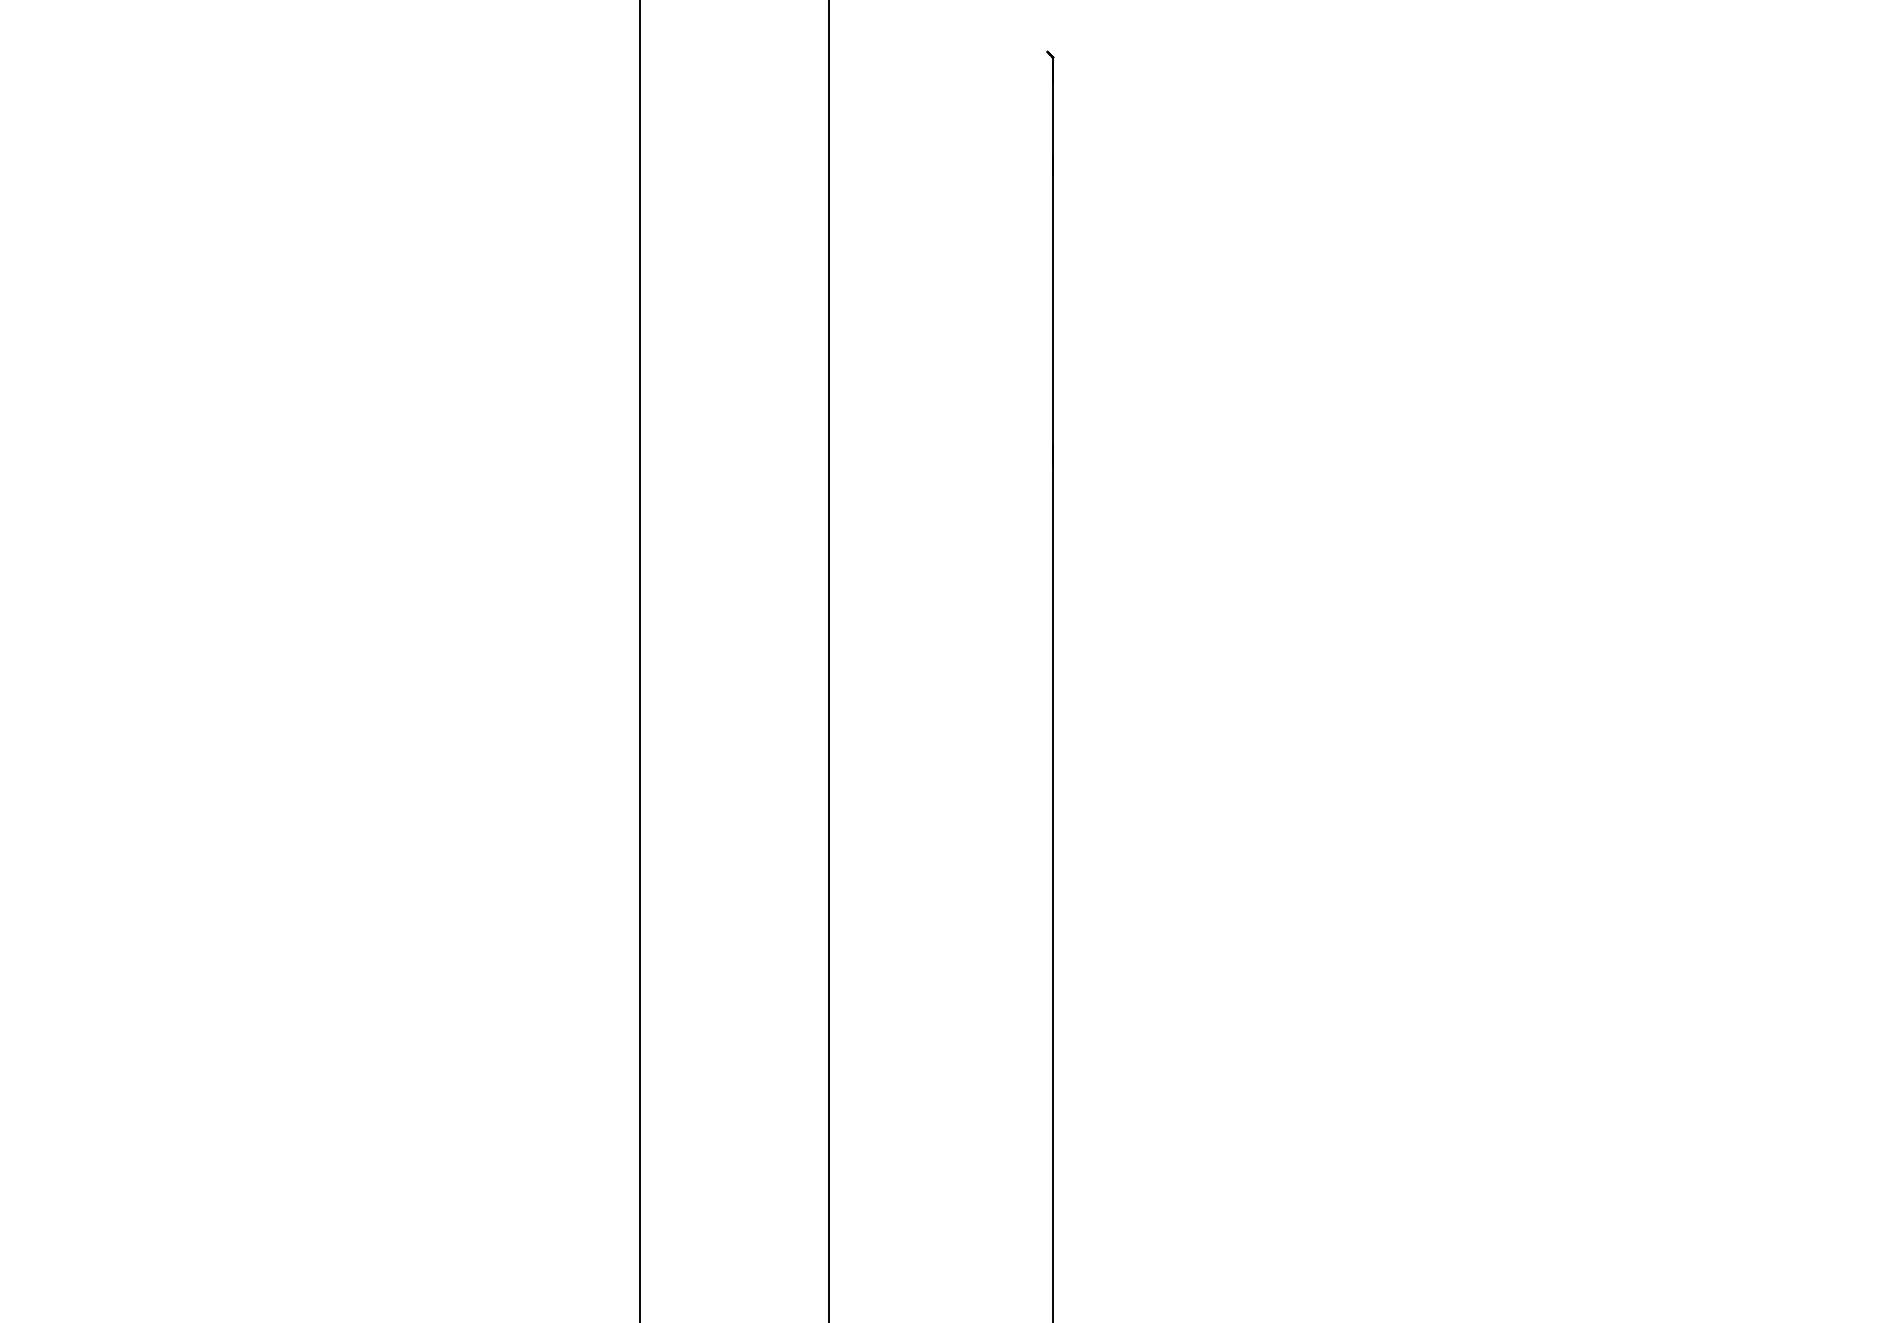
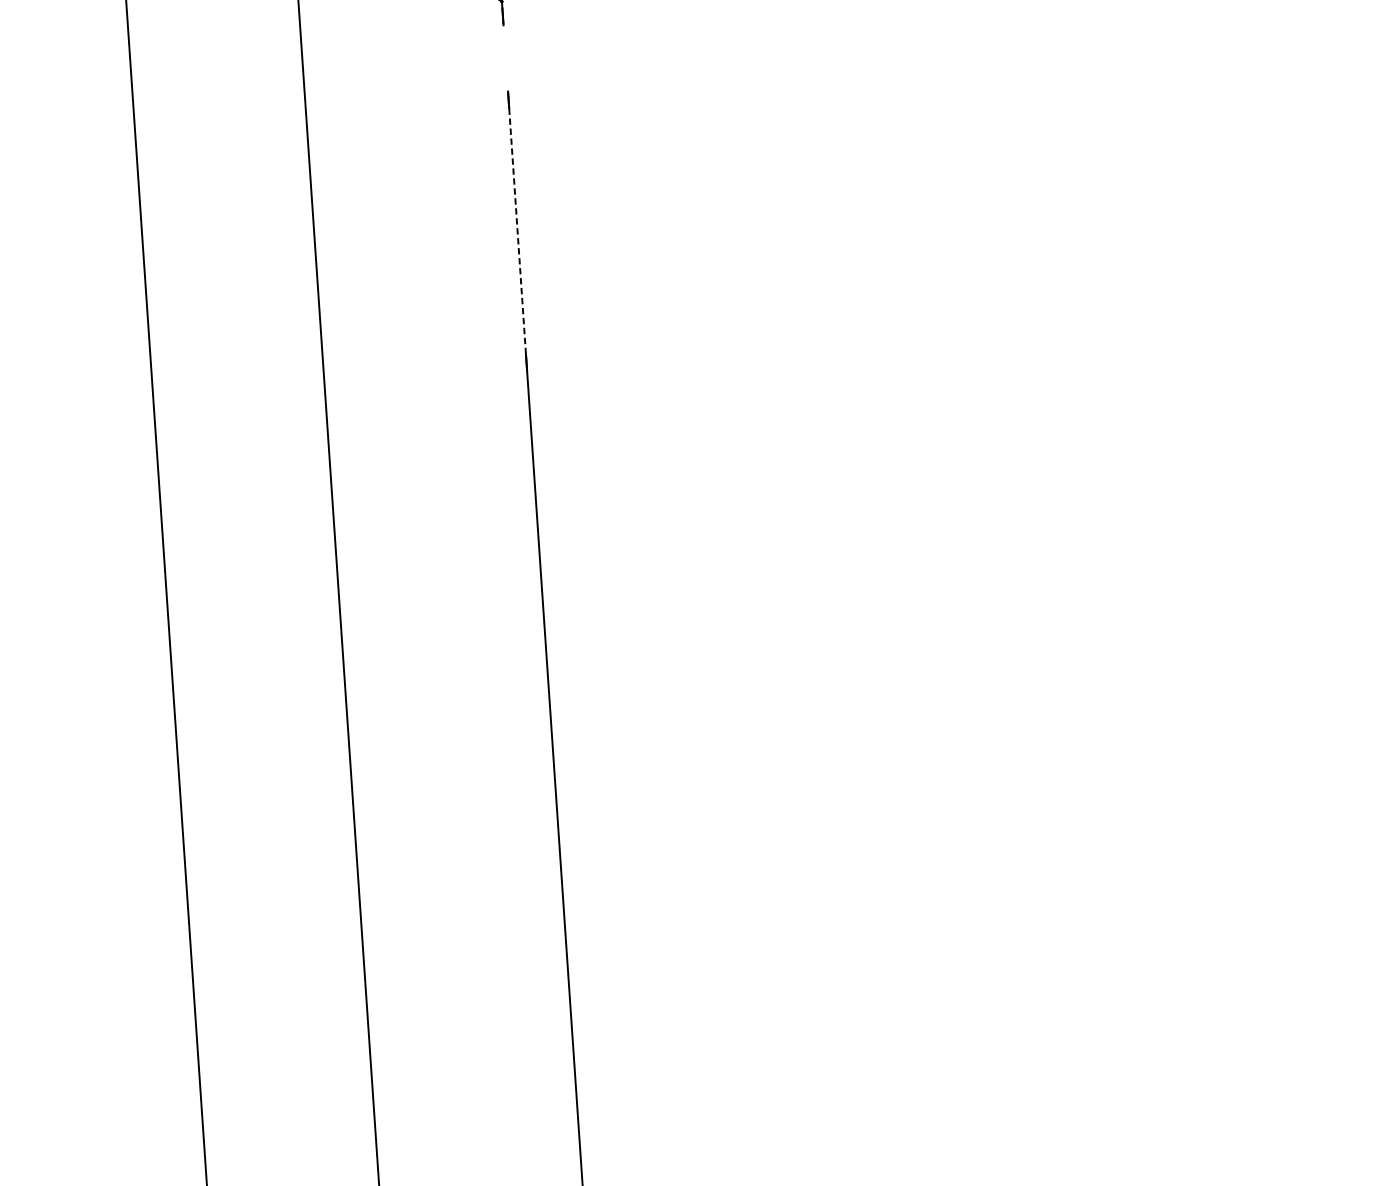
line: (1052, 119) -> (505, 58), removed
line: (1052, 310) -> (517, 231), solid -> dashed

